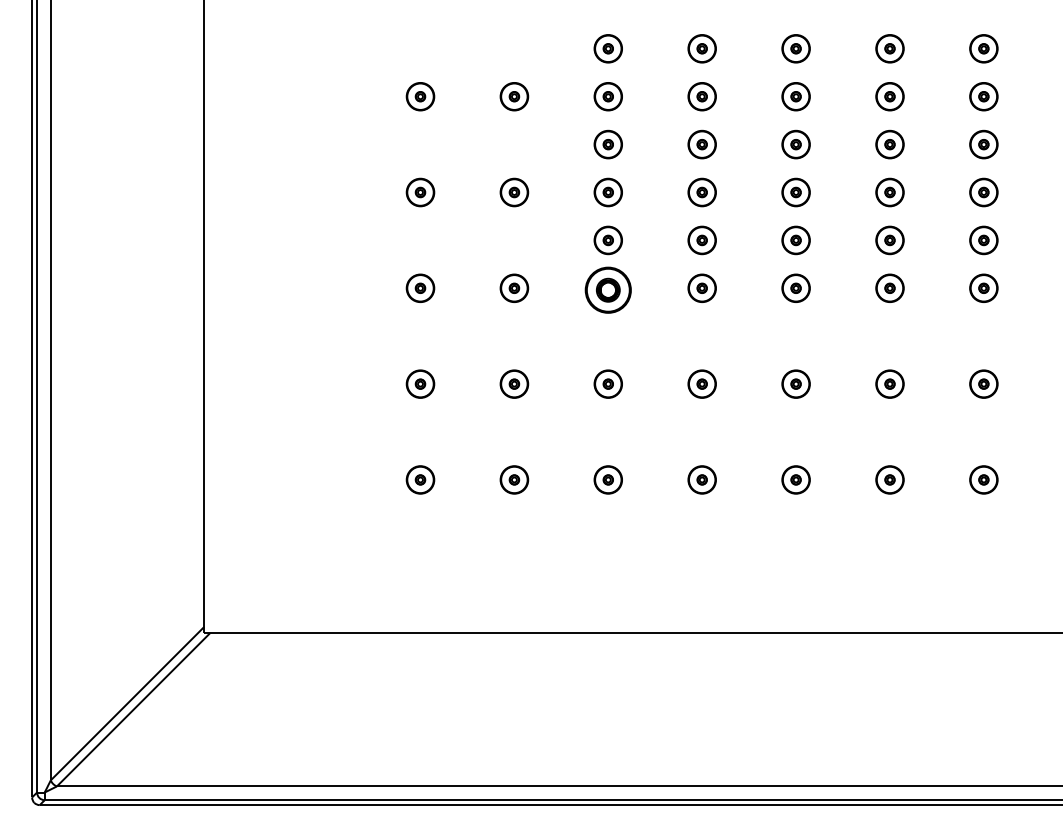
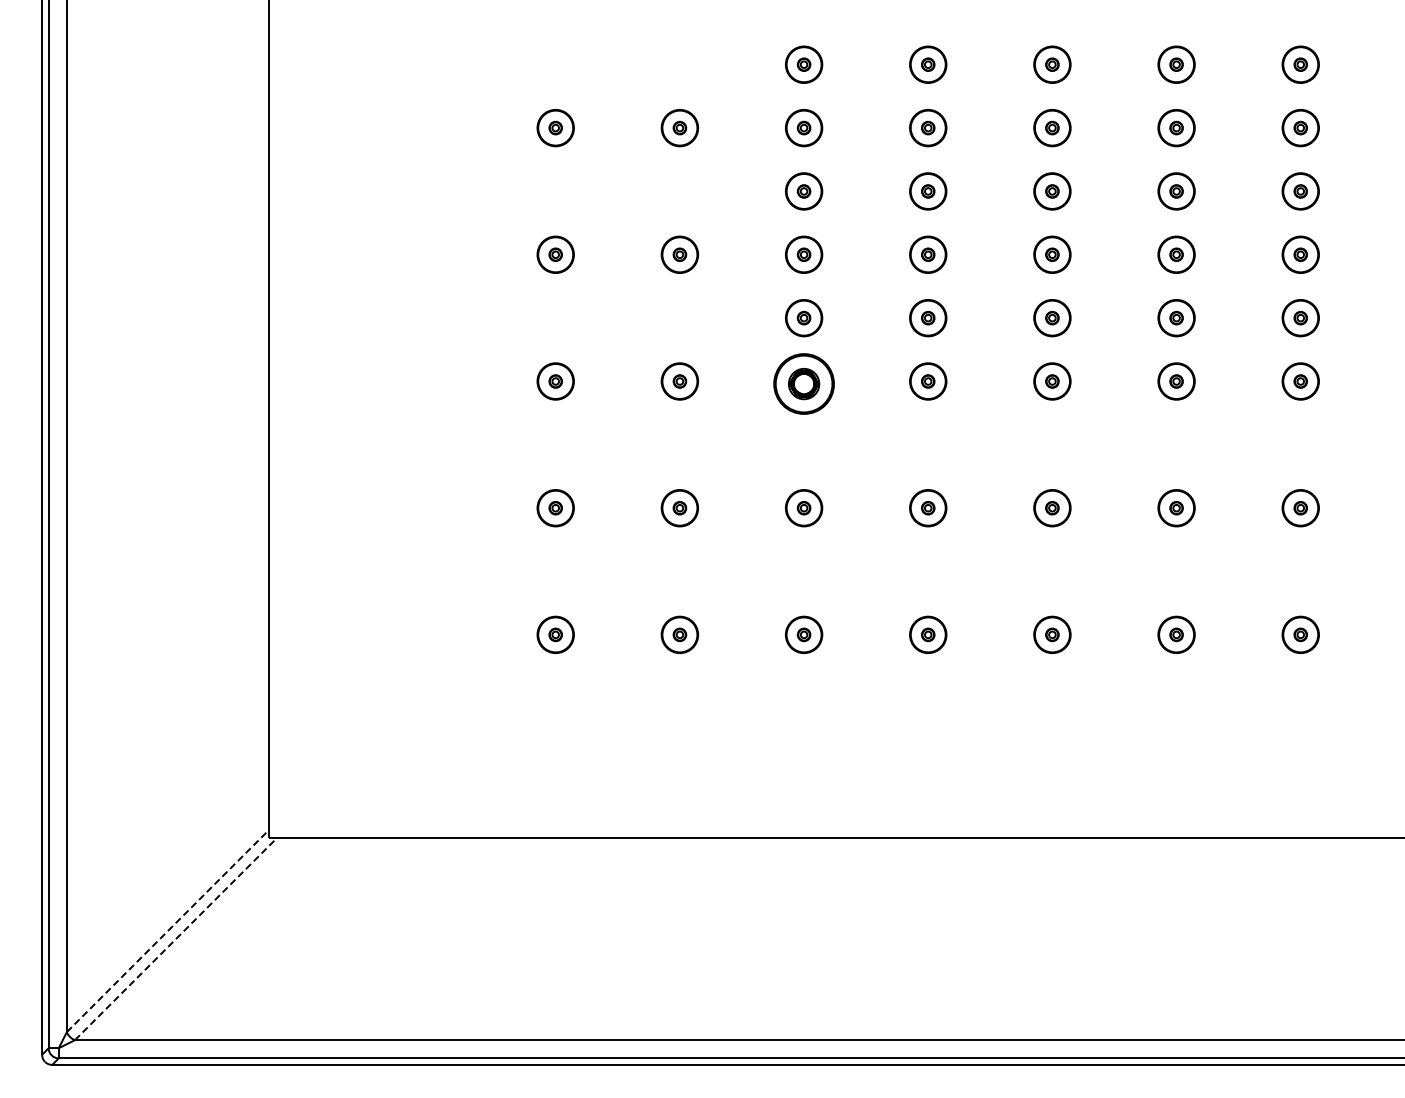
line: (127, 703) -> (168, 930), solid -> dashed
line: (133, 709) -> (176, 938), solid -> dashed

